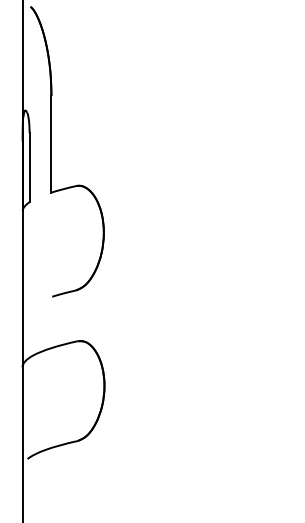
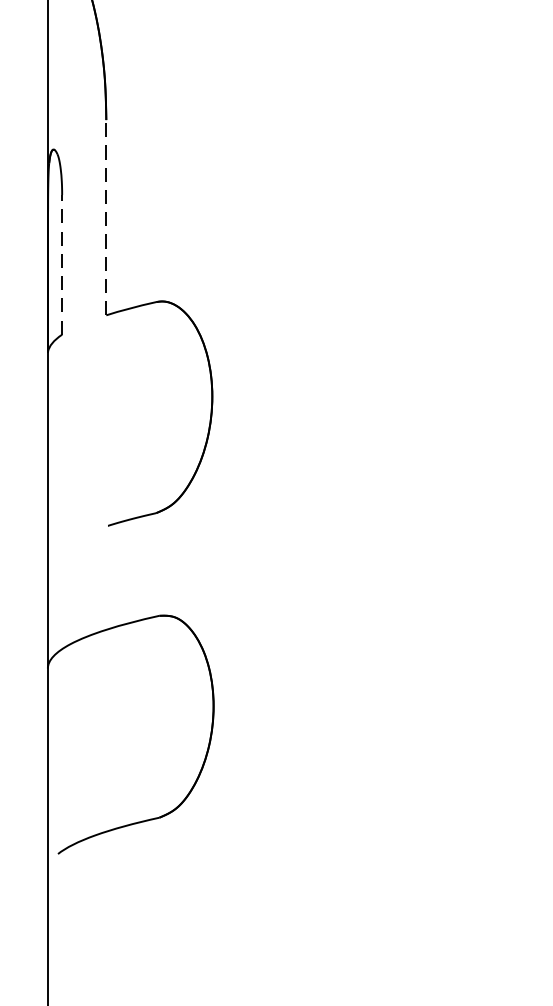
line: (51, 143) -> (106, 215), solid -> dashed
line: (29, 167) -> (61, 264), solid -> dashed

